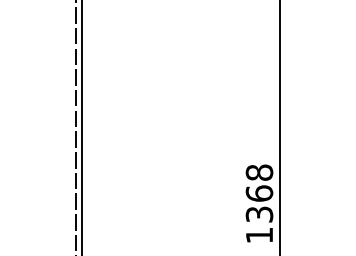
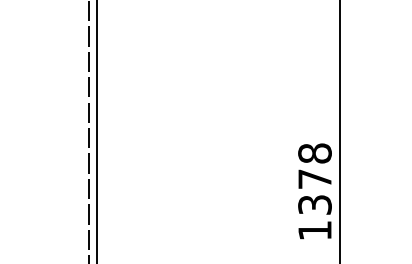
text: (259, 193) -> (314, 179), 1368 -> 1378

